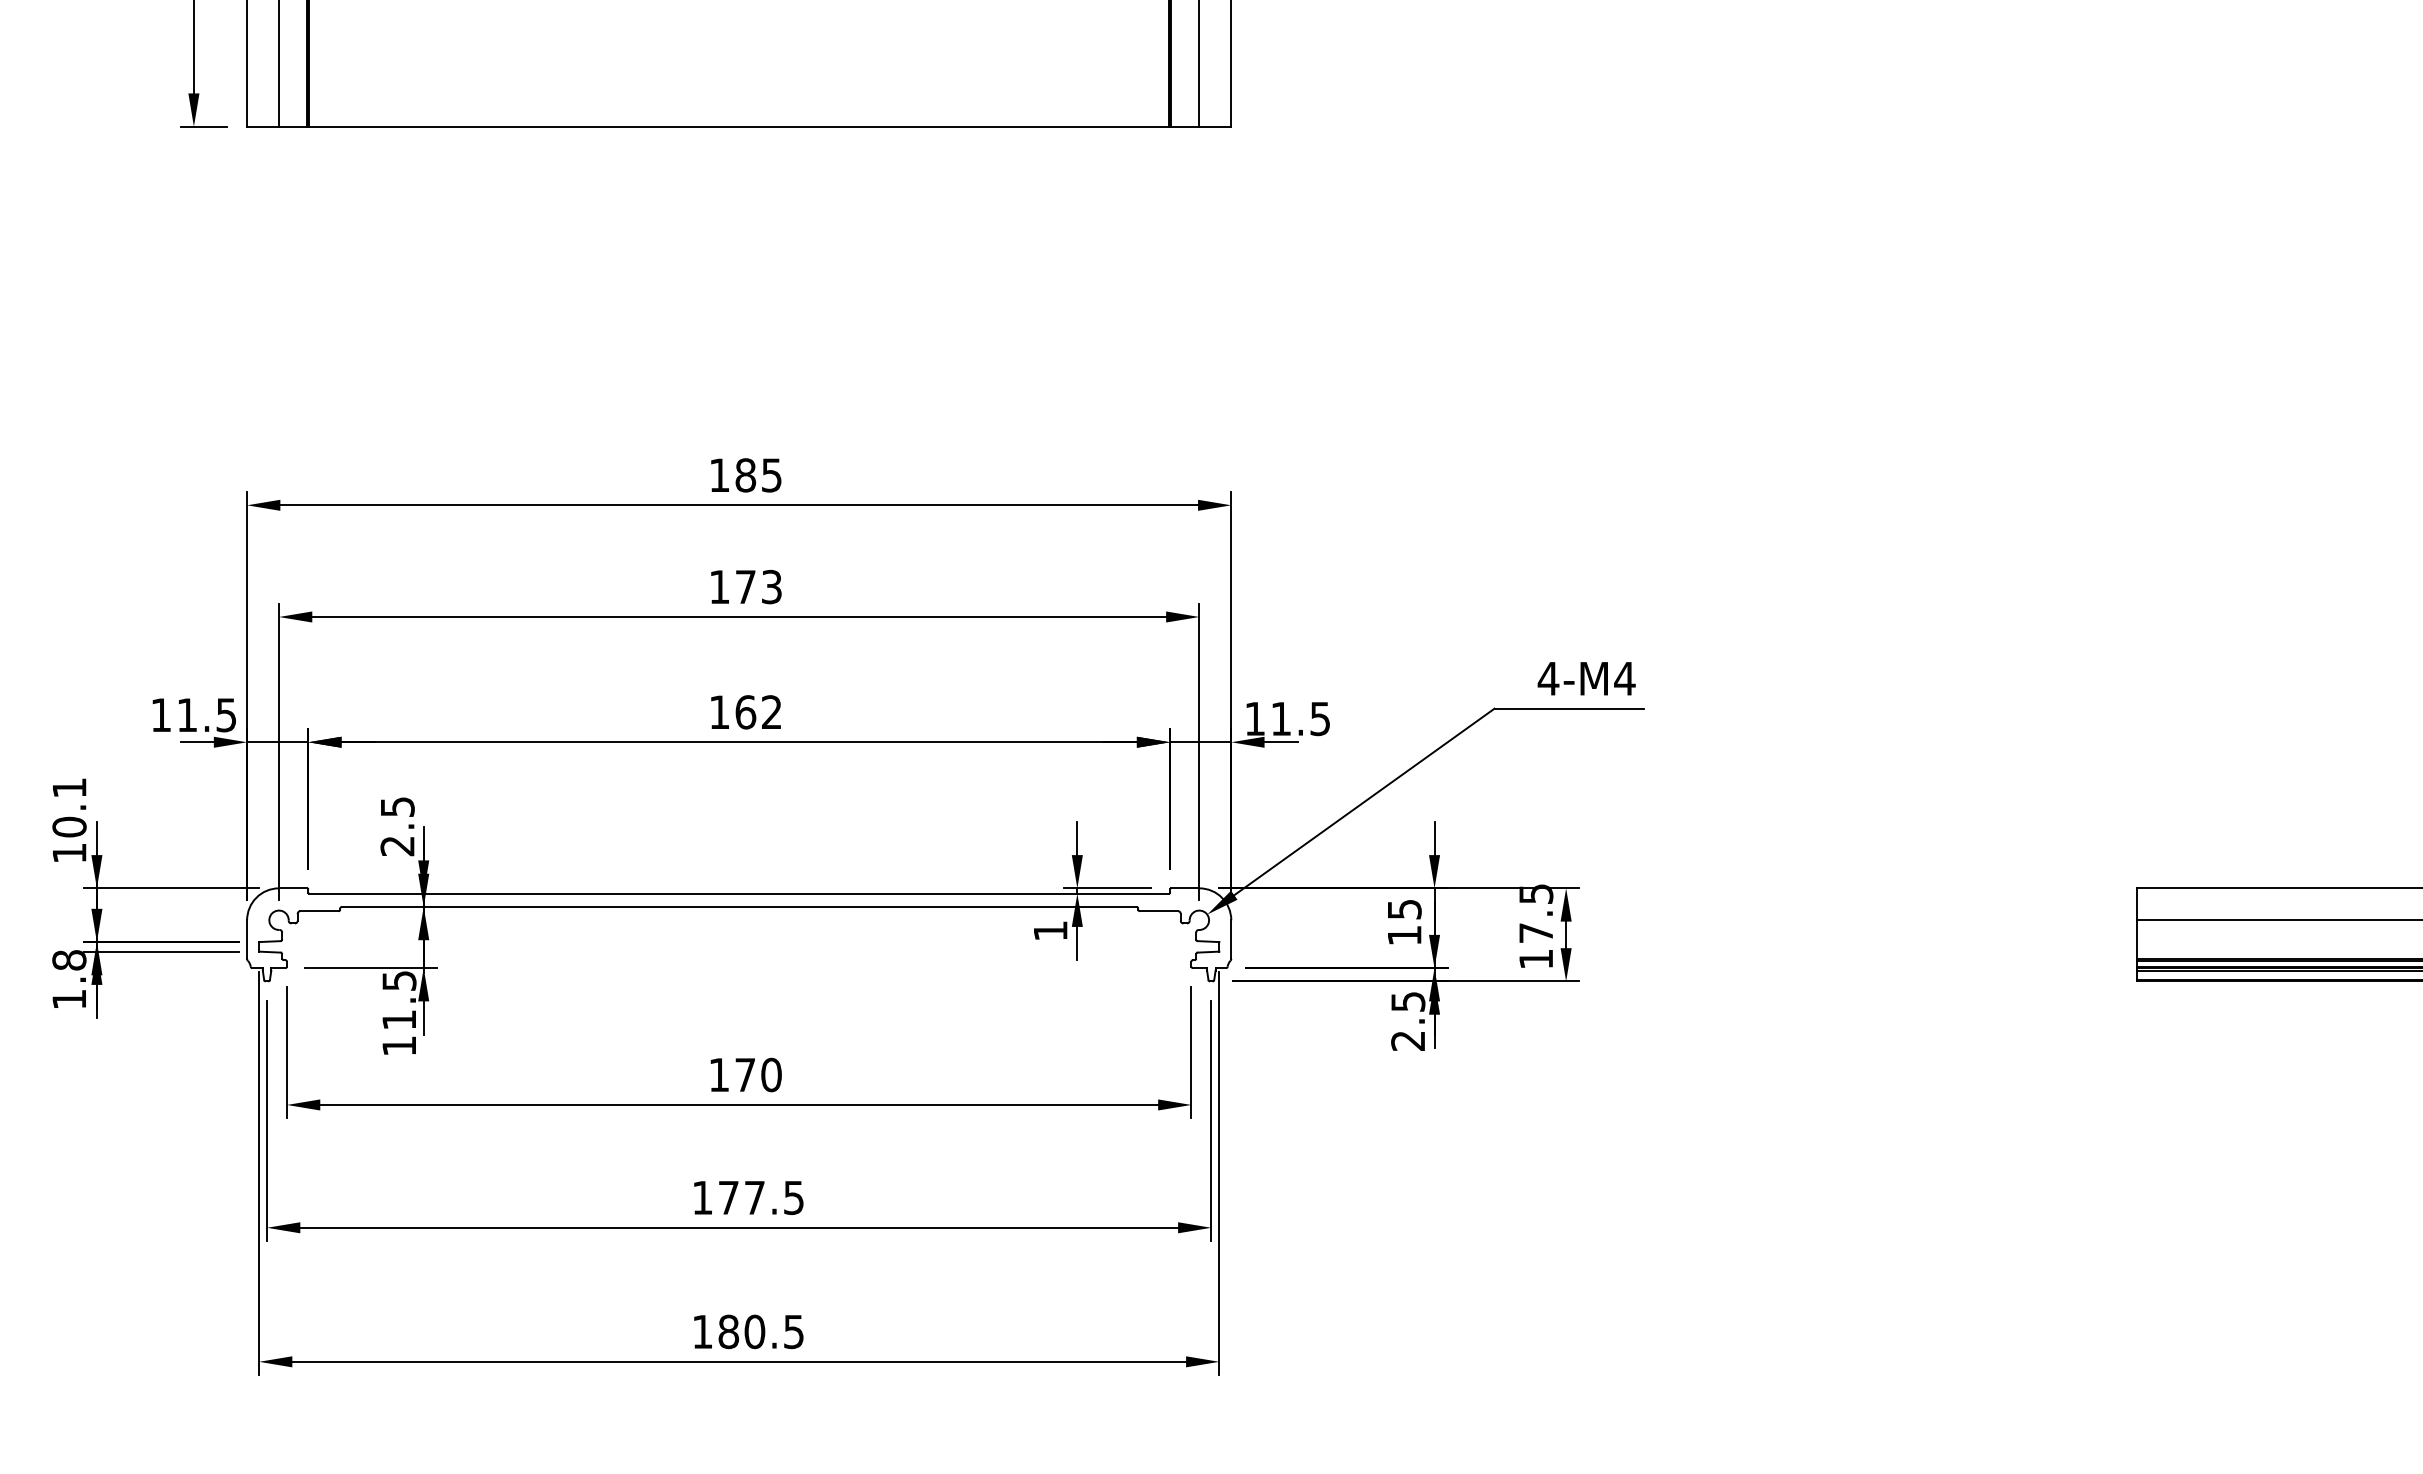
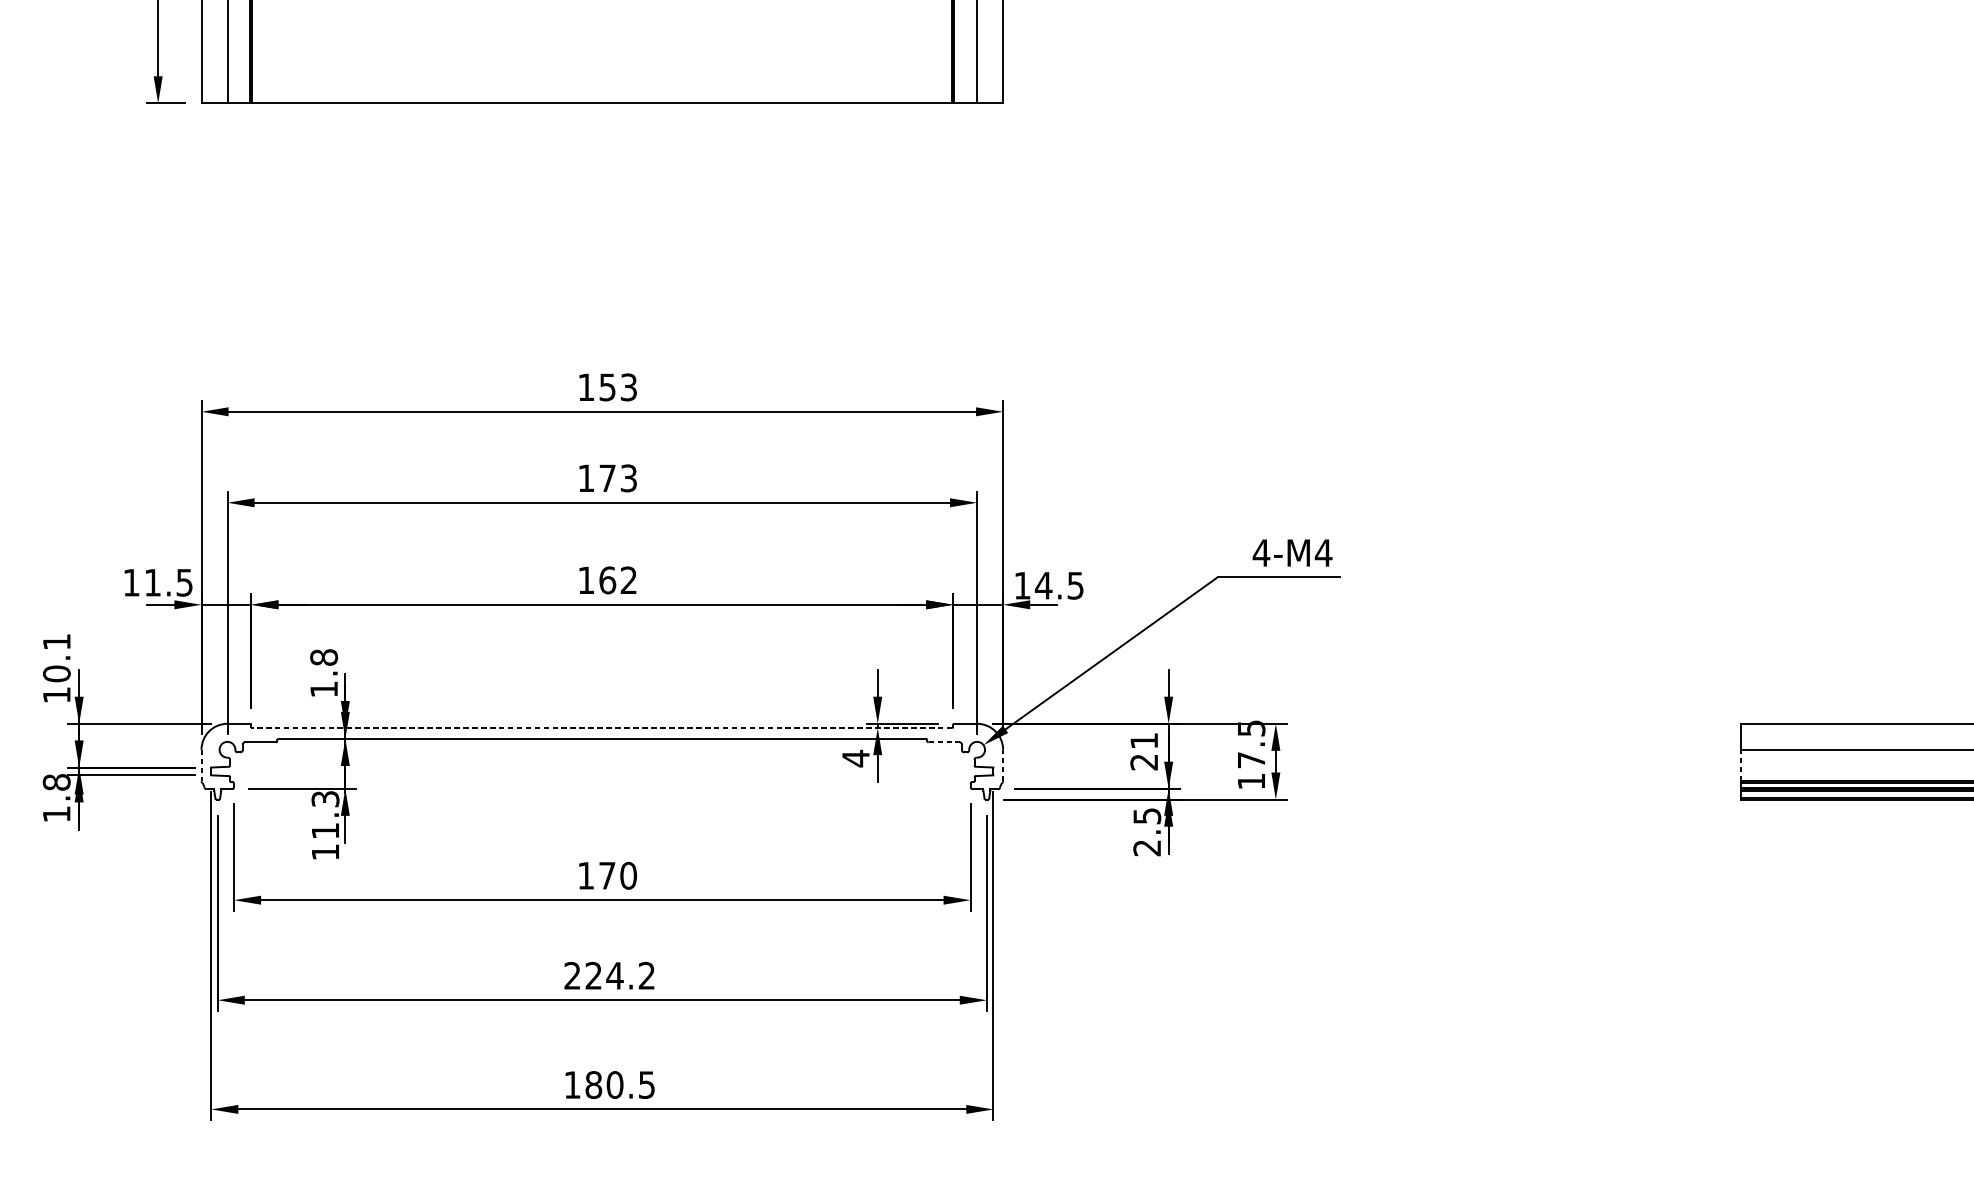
text: (758, 475) -> (618, 387), 185 -> 153
text: (1281, 718) -> (1044, 585), 11.5 -> 14.5
text: (397, 826) -> (323, 673), 2.5 -> 1.8
line: (739, 893) -> (602, 727), solid -> dashed
line: (1159, 911) -> (944, 742), solid -> dashed
text: (1404, 922) -> (1144, 751), 15 -> 21
text: (1050, 931) -> (855, 758), 1 -> 4
line: (1231, 939) -> (1003, 765), solid -> dashed
line: (2137, 939) -> (1741, 765), solid -> dashed
line: (247, 940) -> (201, 766), solid -> dashed
text: (398, 980) -> (324, 798), 11.5 -> 11.3
text: (747, 1197) -> (609, 975), 177.5 -> 224.2

